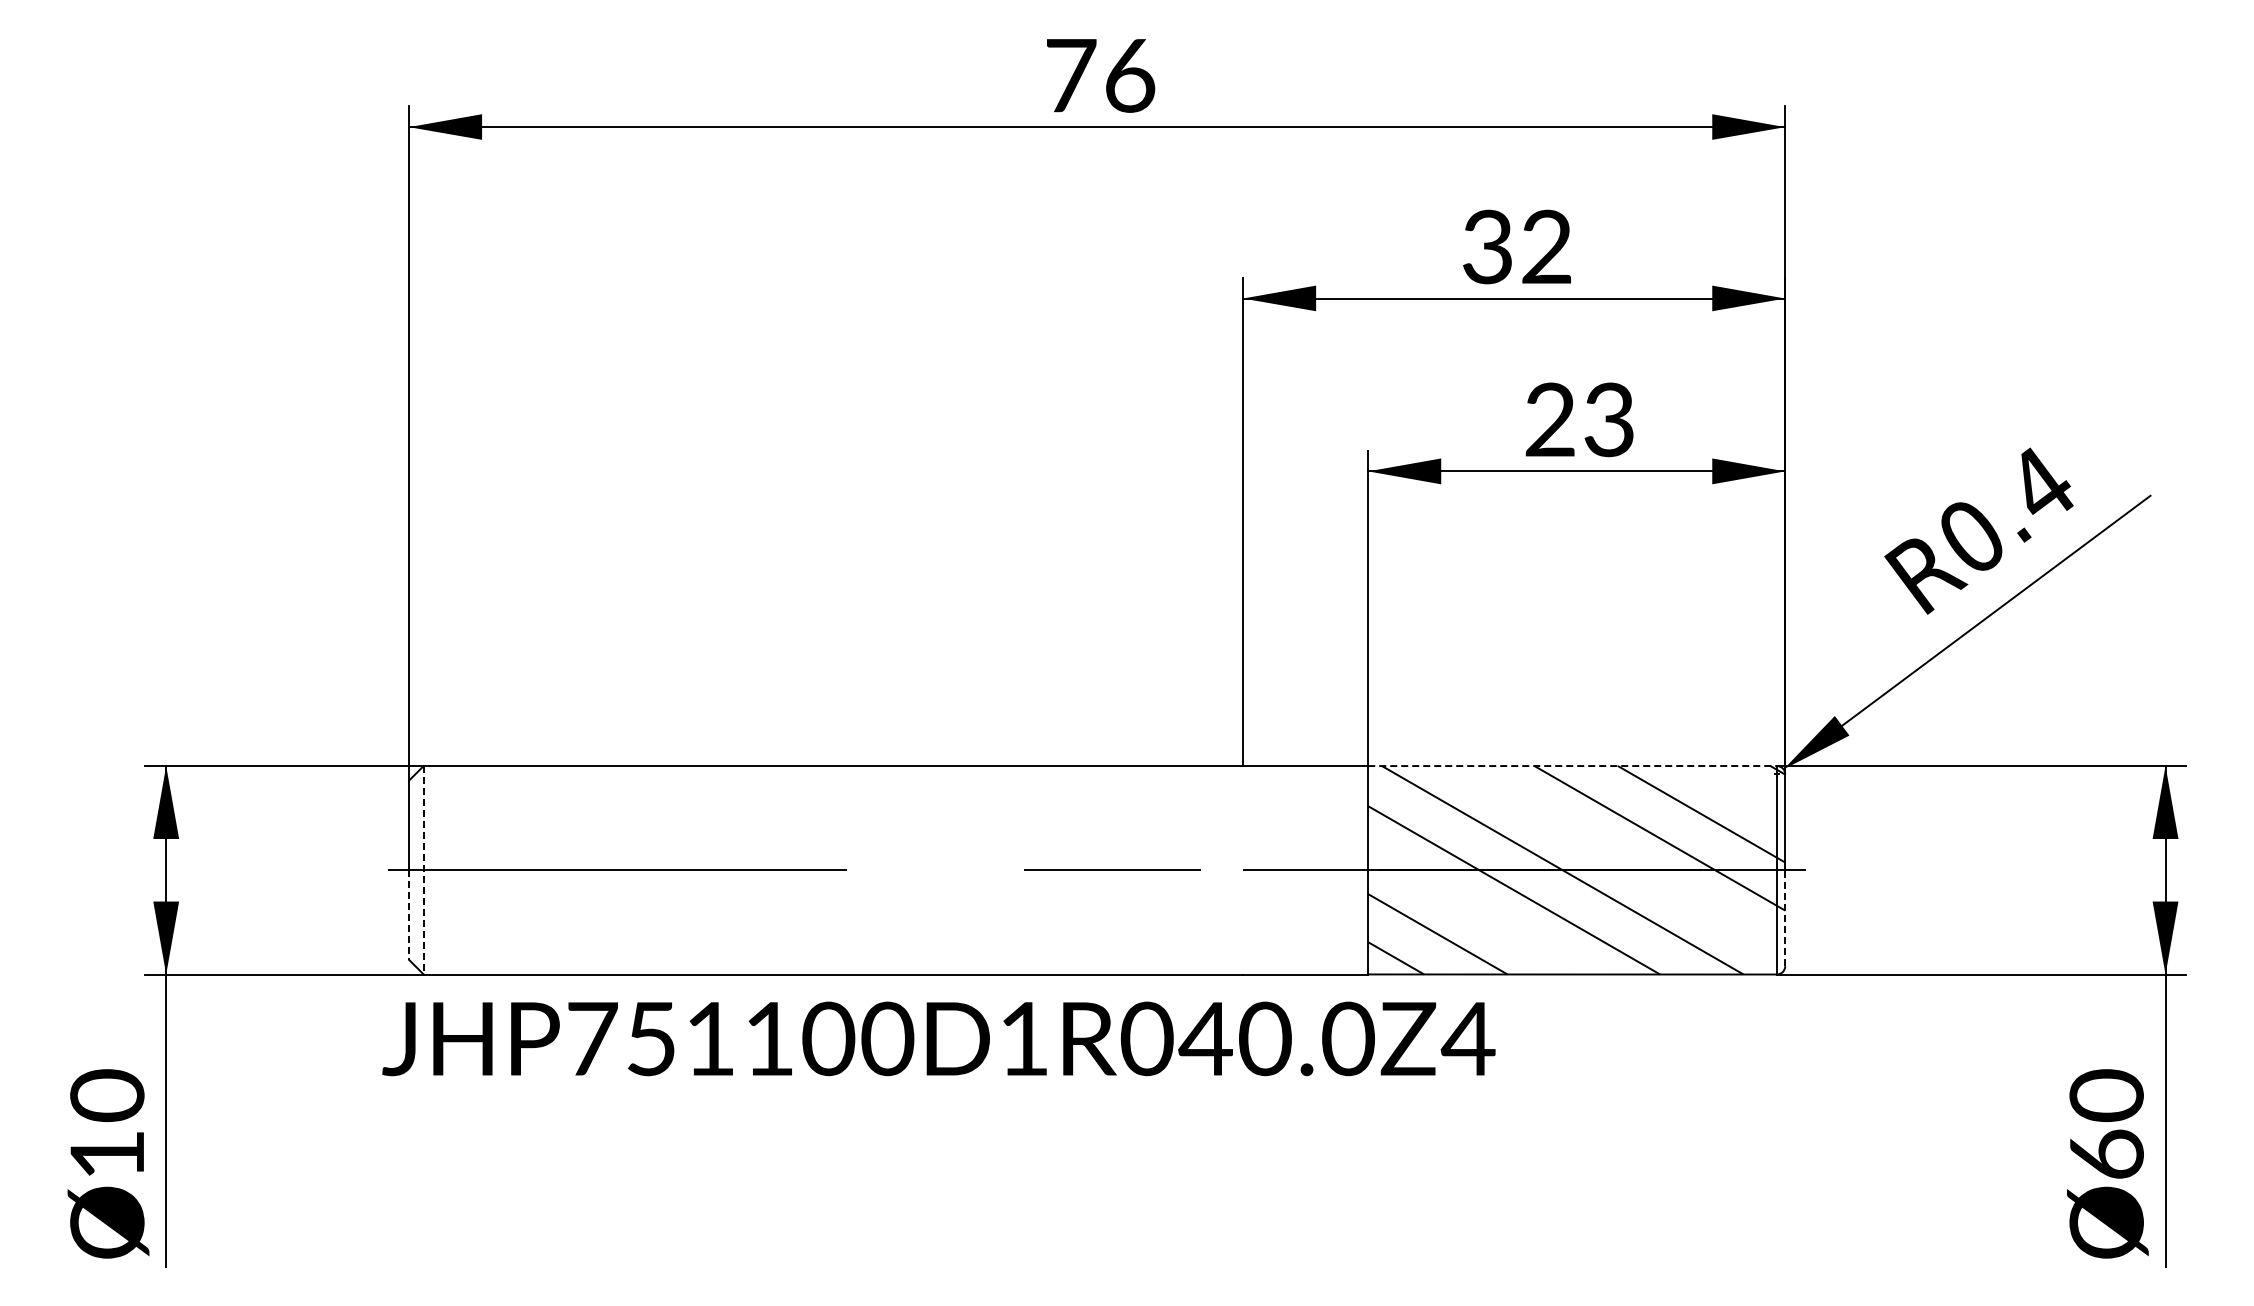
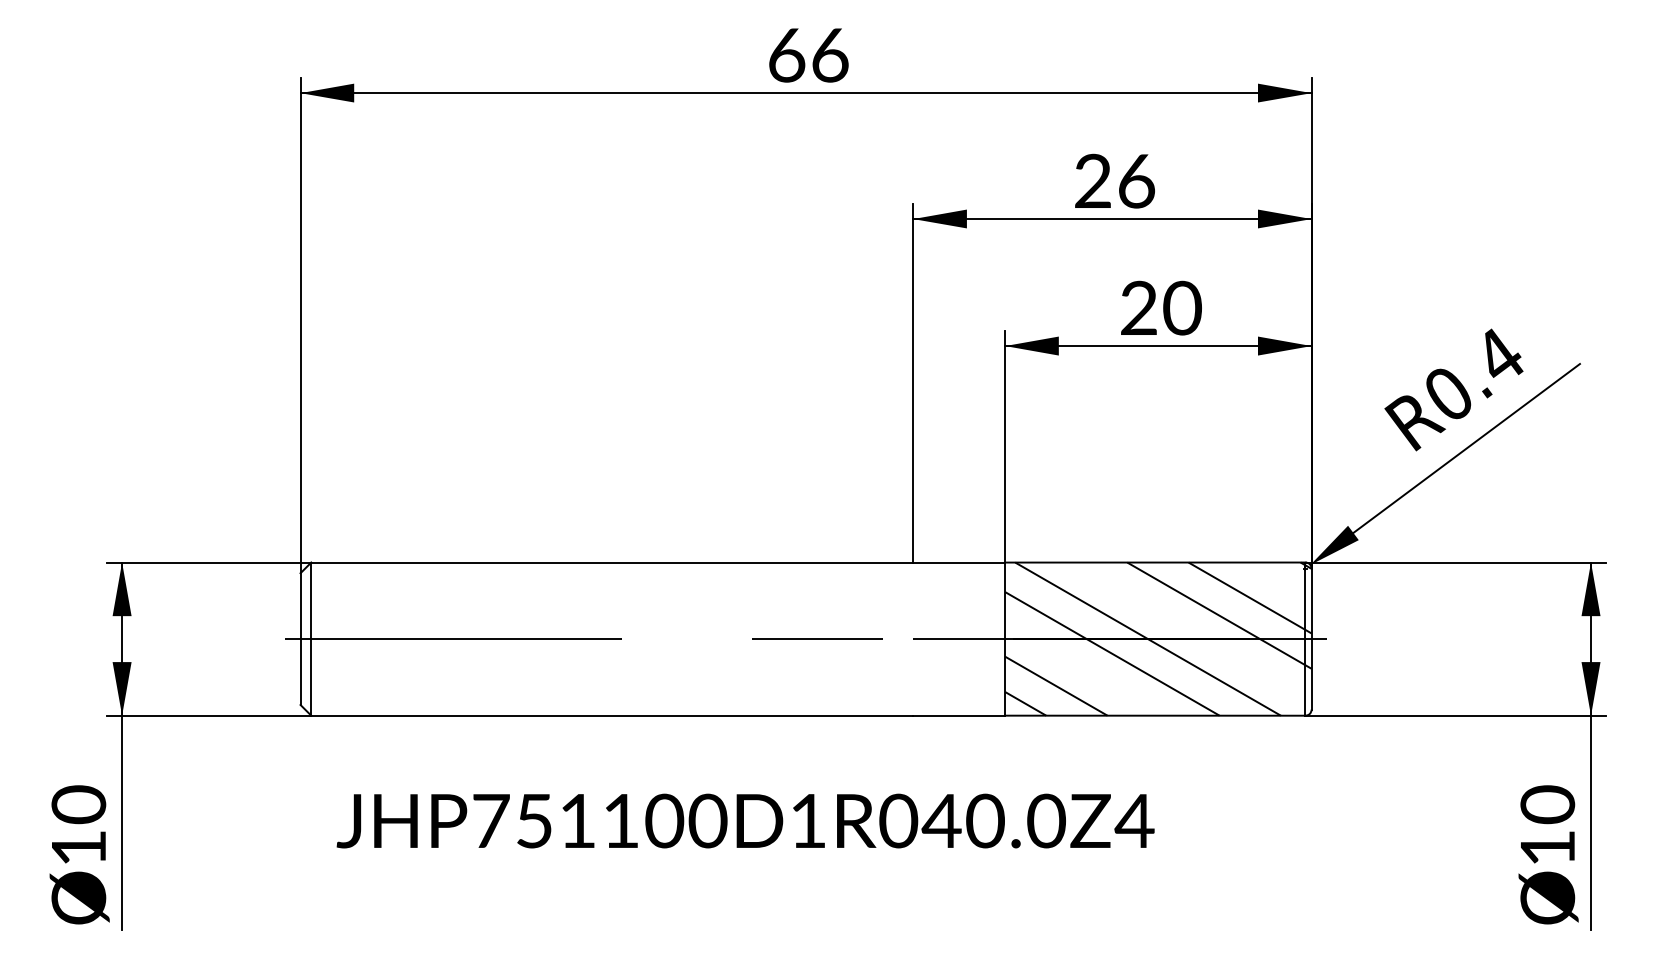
text: (1071, 75) -> (787, 55), 76 -> 66
text: (1517, 246) -> (1114, 180), 32 -> 26
text: (1609, 419) -> (1182, 307), 23 -> 20
line: (1573, 766) -> (1156, 562), dashed -> solid
line: (423, 870) -> (311, 639), dashed -> solid
line: (409, 915) -> (300, 672), dashed -> solid
line: (1785, 918) -> (1311, 674), dashed -> solid
text: (938, 1038) -> (745, 820), moved
text: (2106, 1153) -> (1547, 847), 60 -> 10

